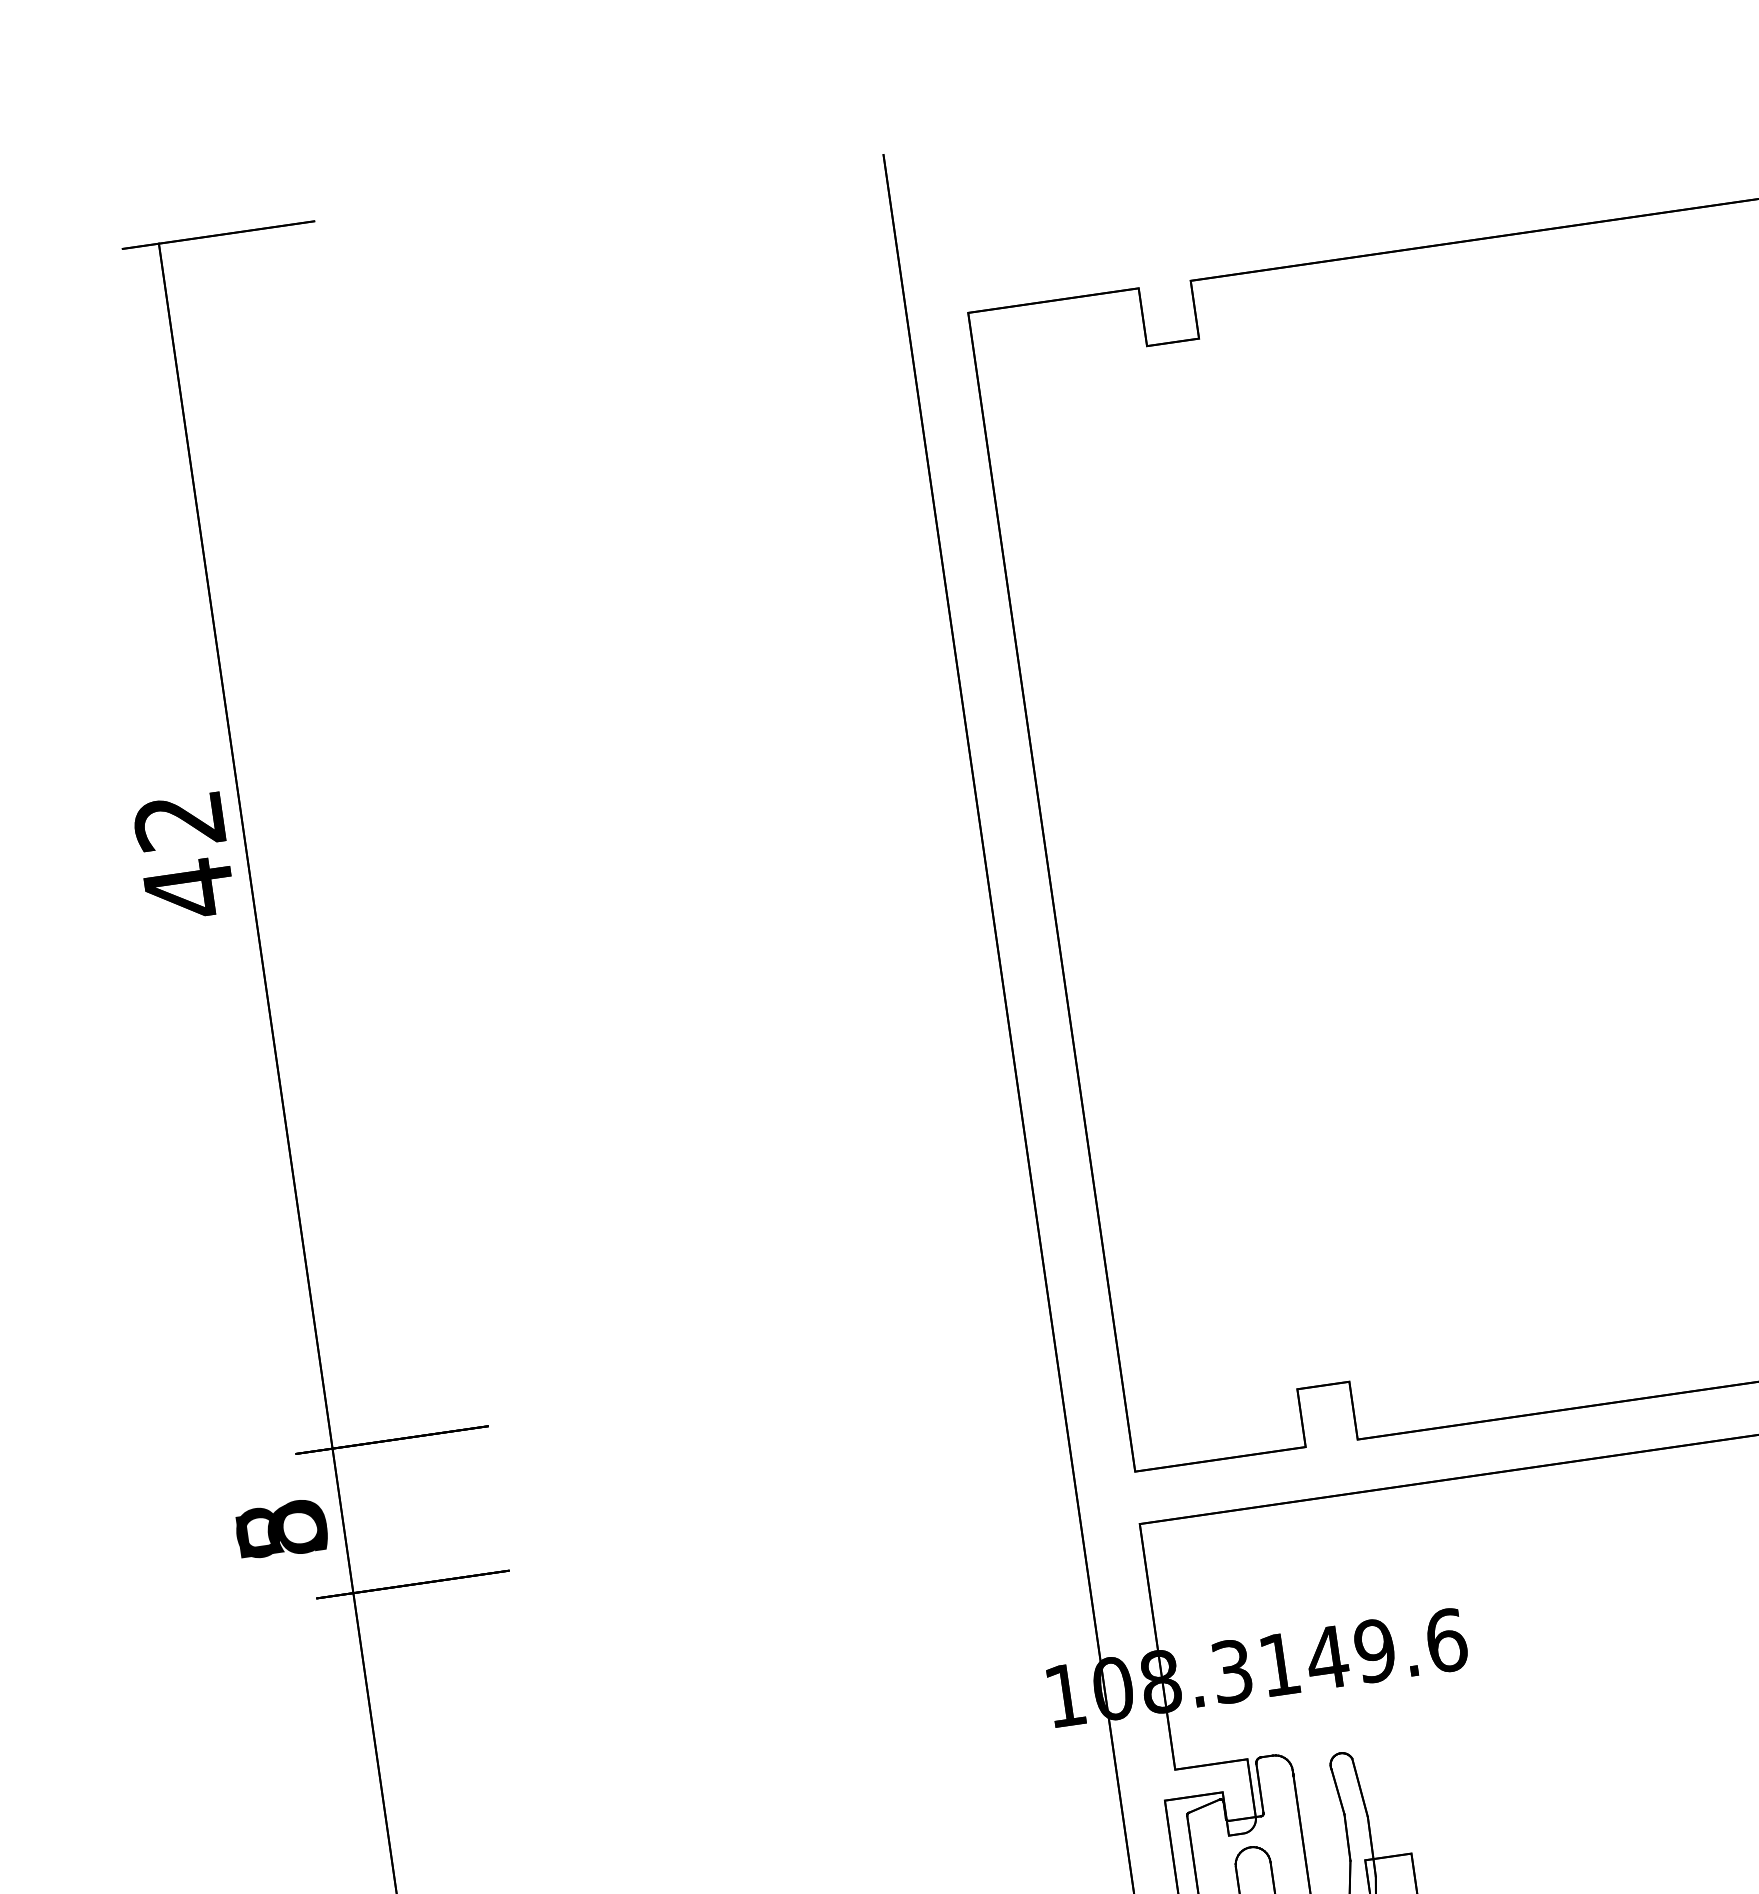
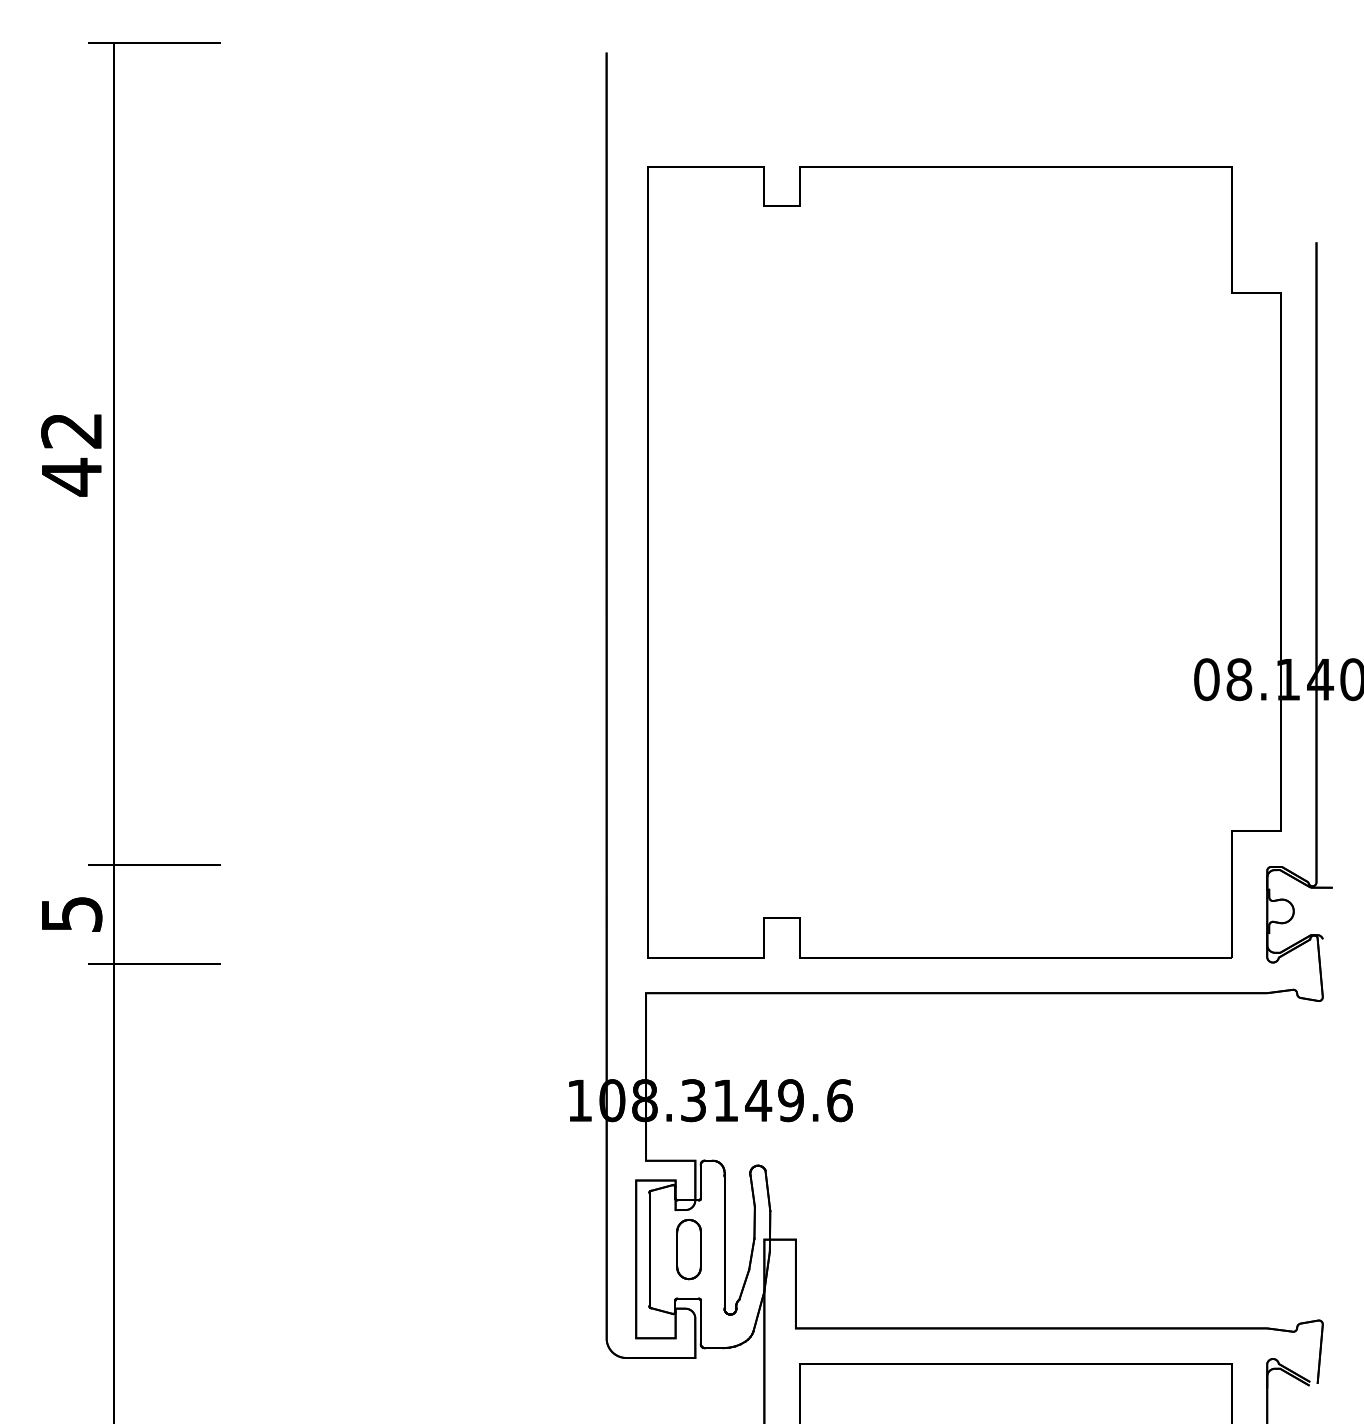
text: (281, 1530) -> (71, 914), 8 -> 5

